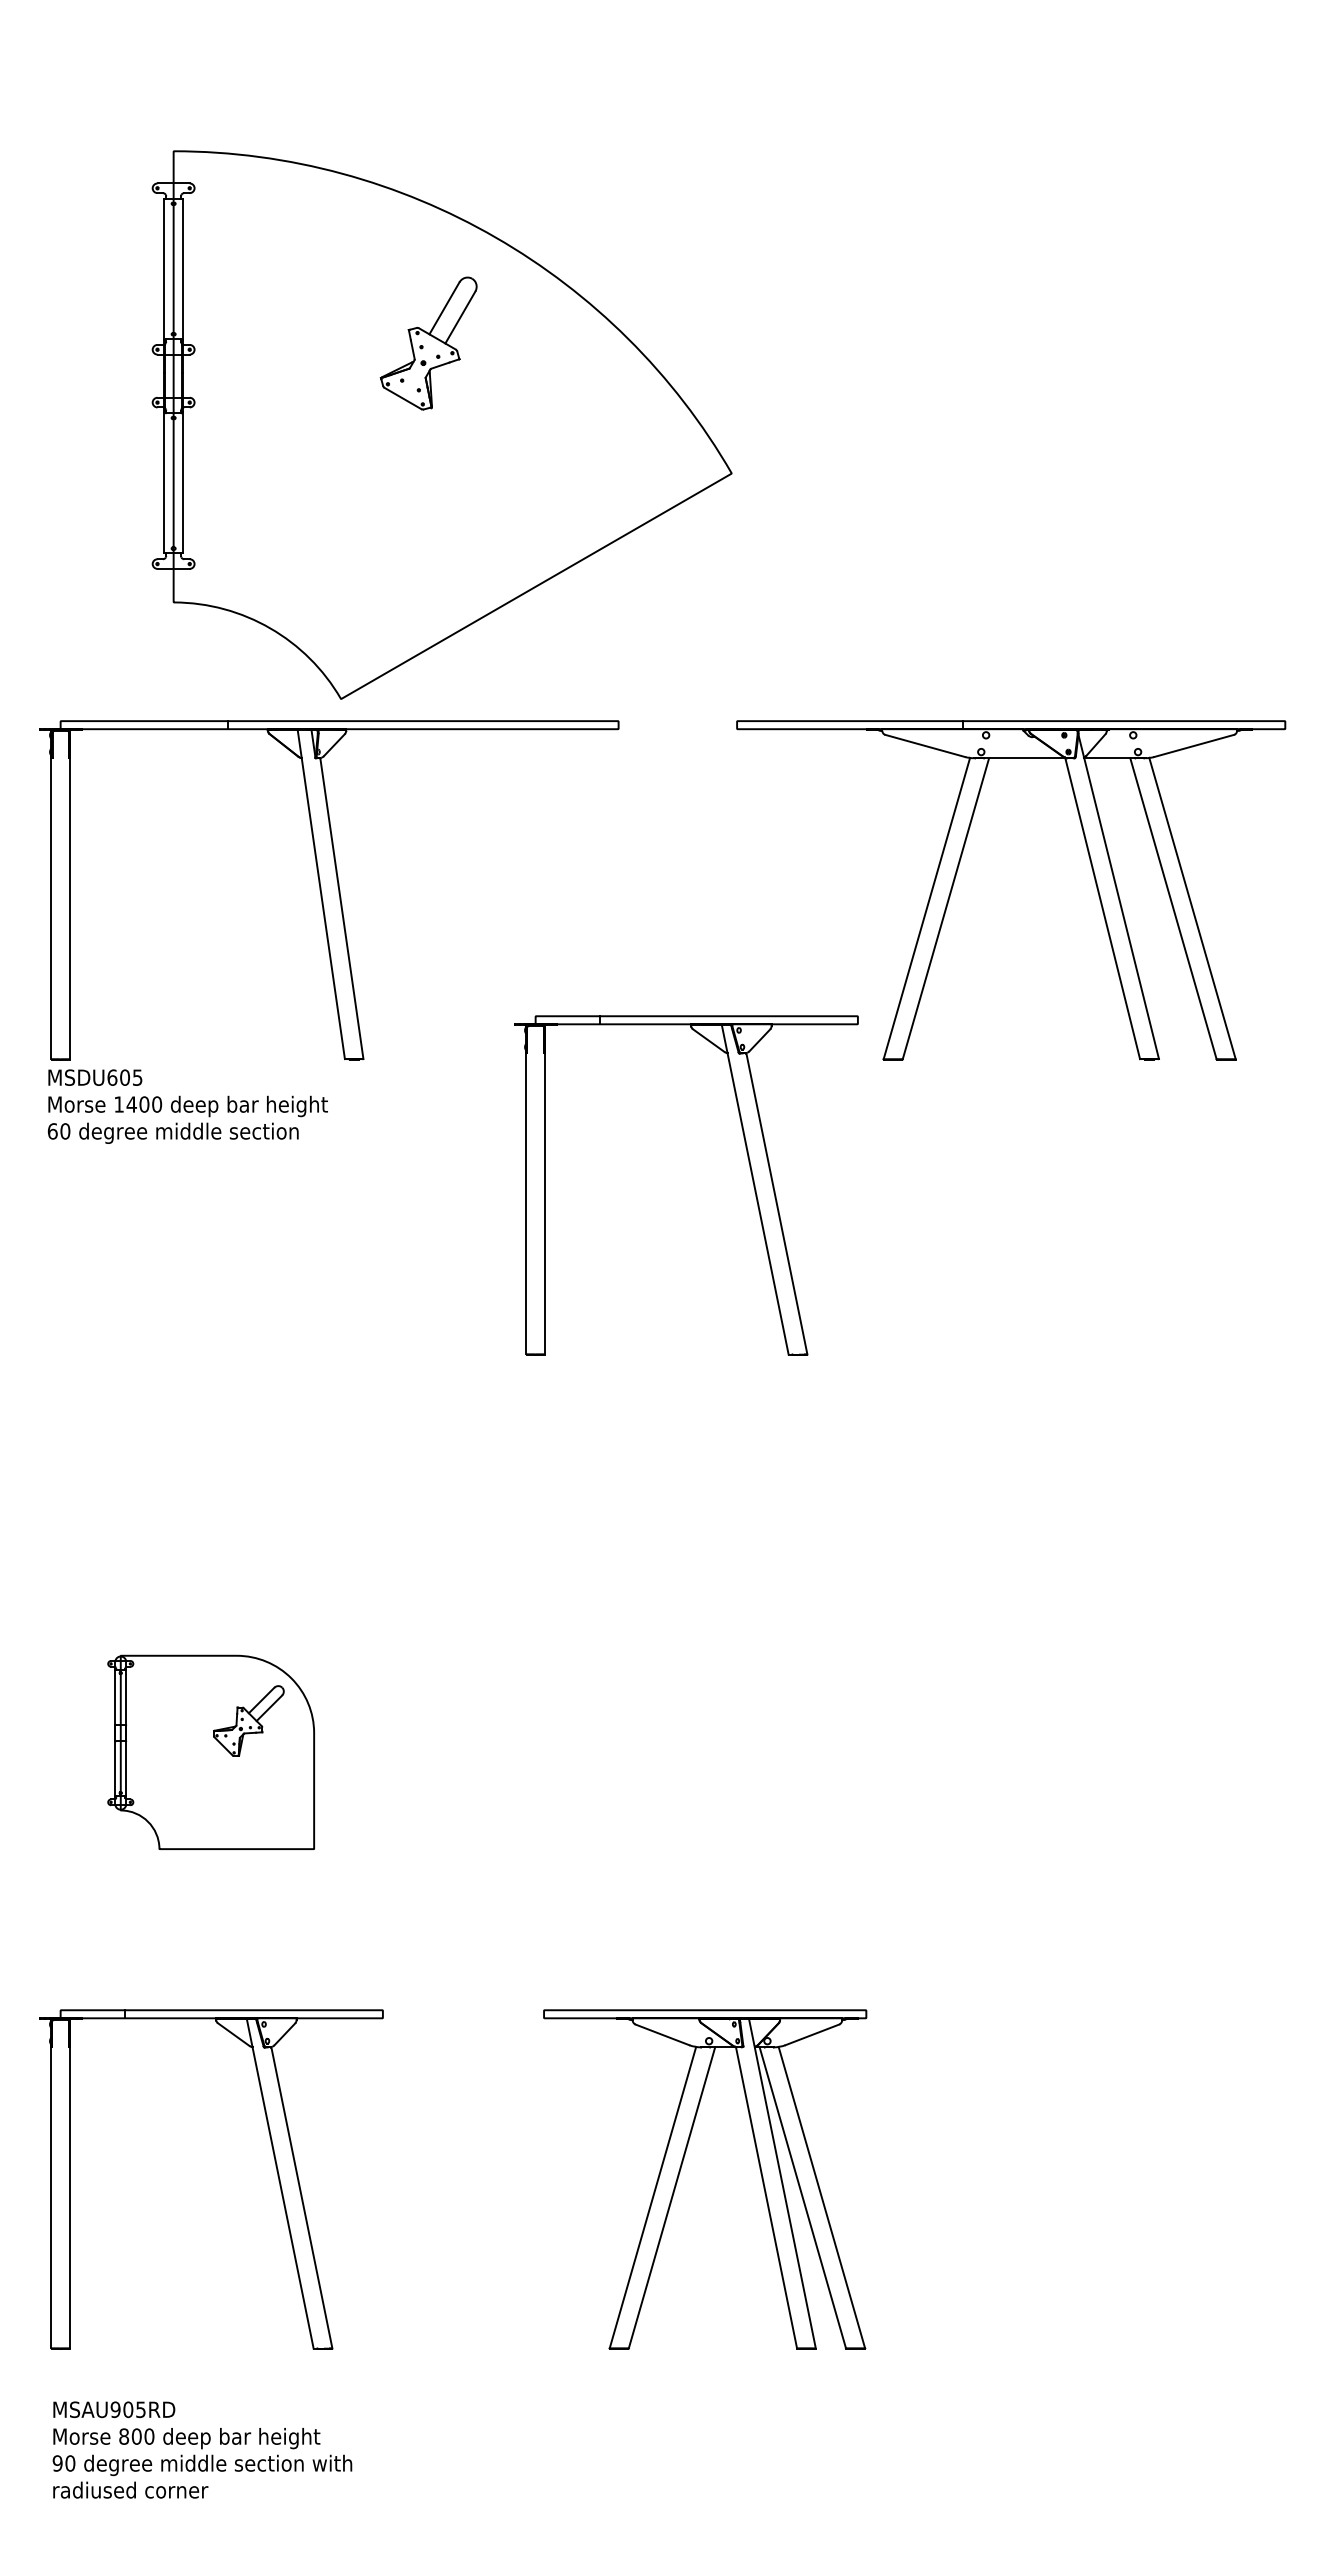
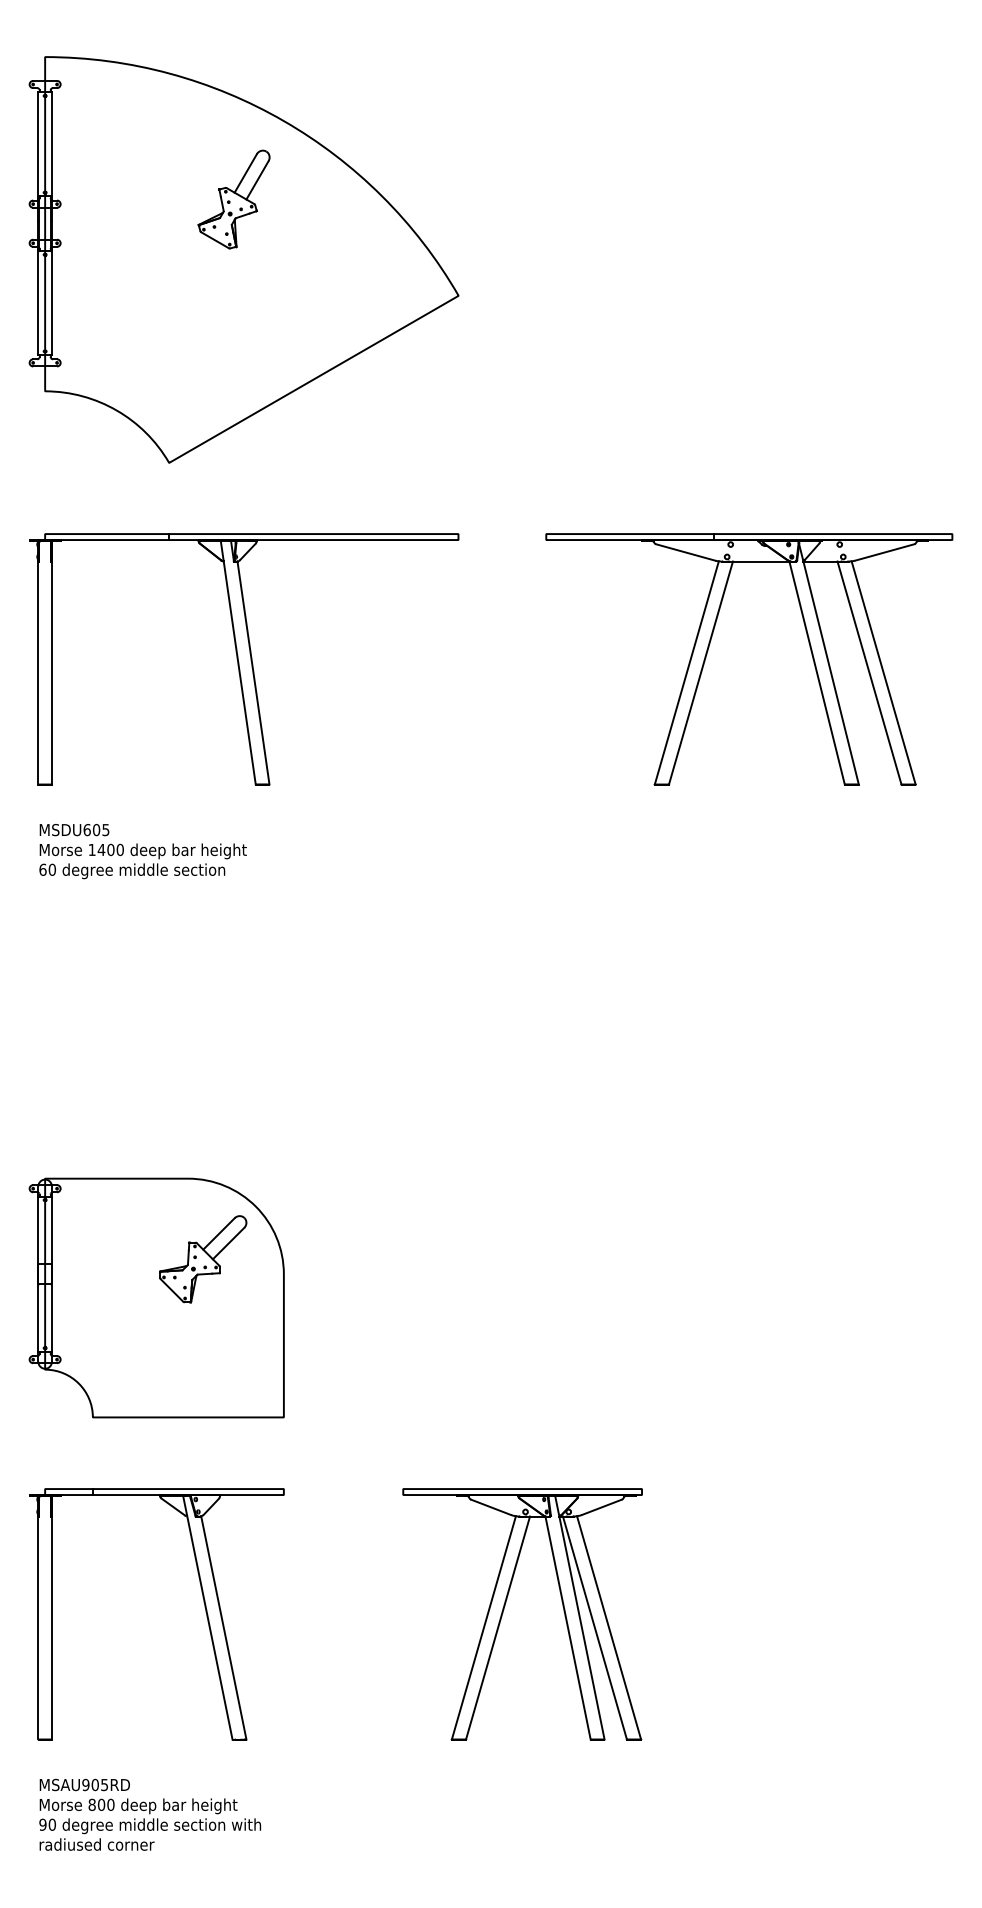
part: (441, 424) -> (243, 259), moved
text: (187, 1106) -> (142, 851), moved
part: (750, 1172) -> (556, 868), removed
part: (210, 1752) -> (156, 1298), size x1.67

